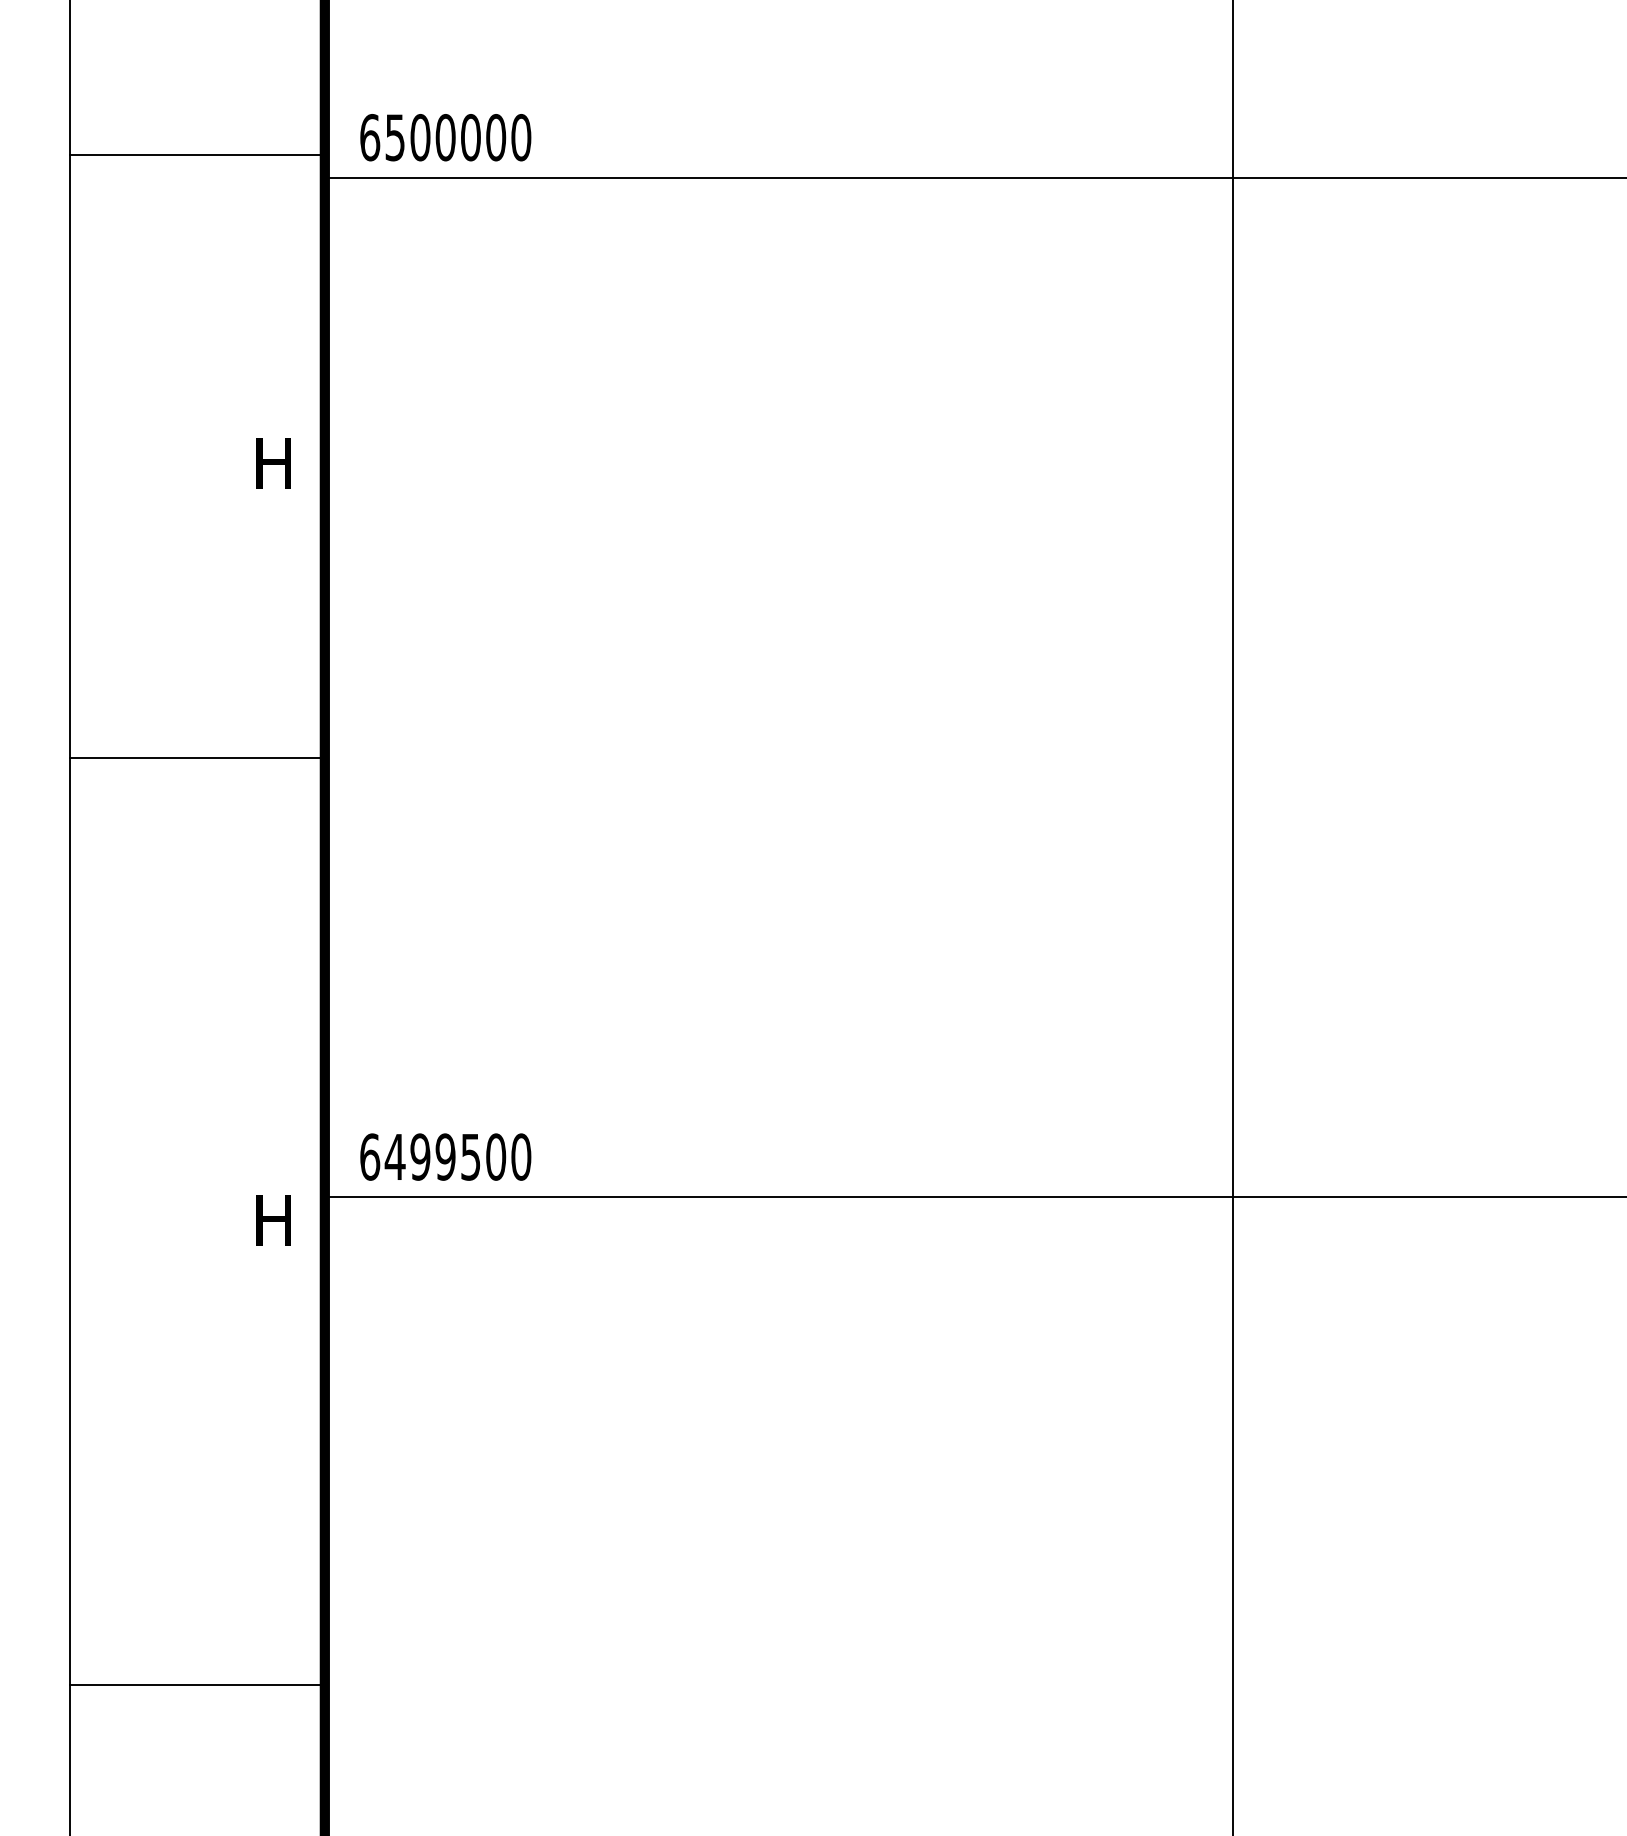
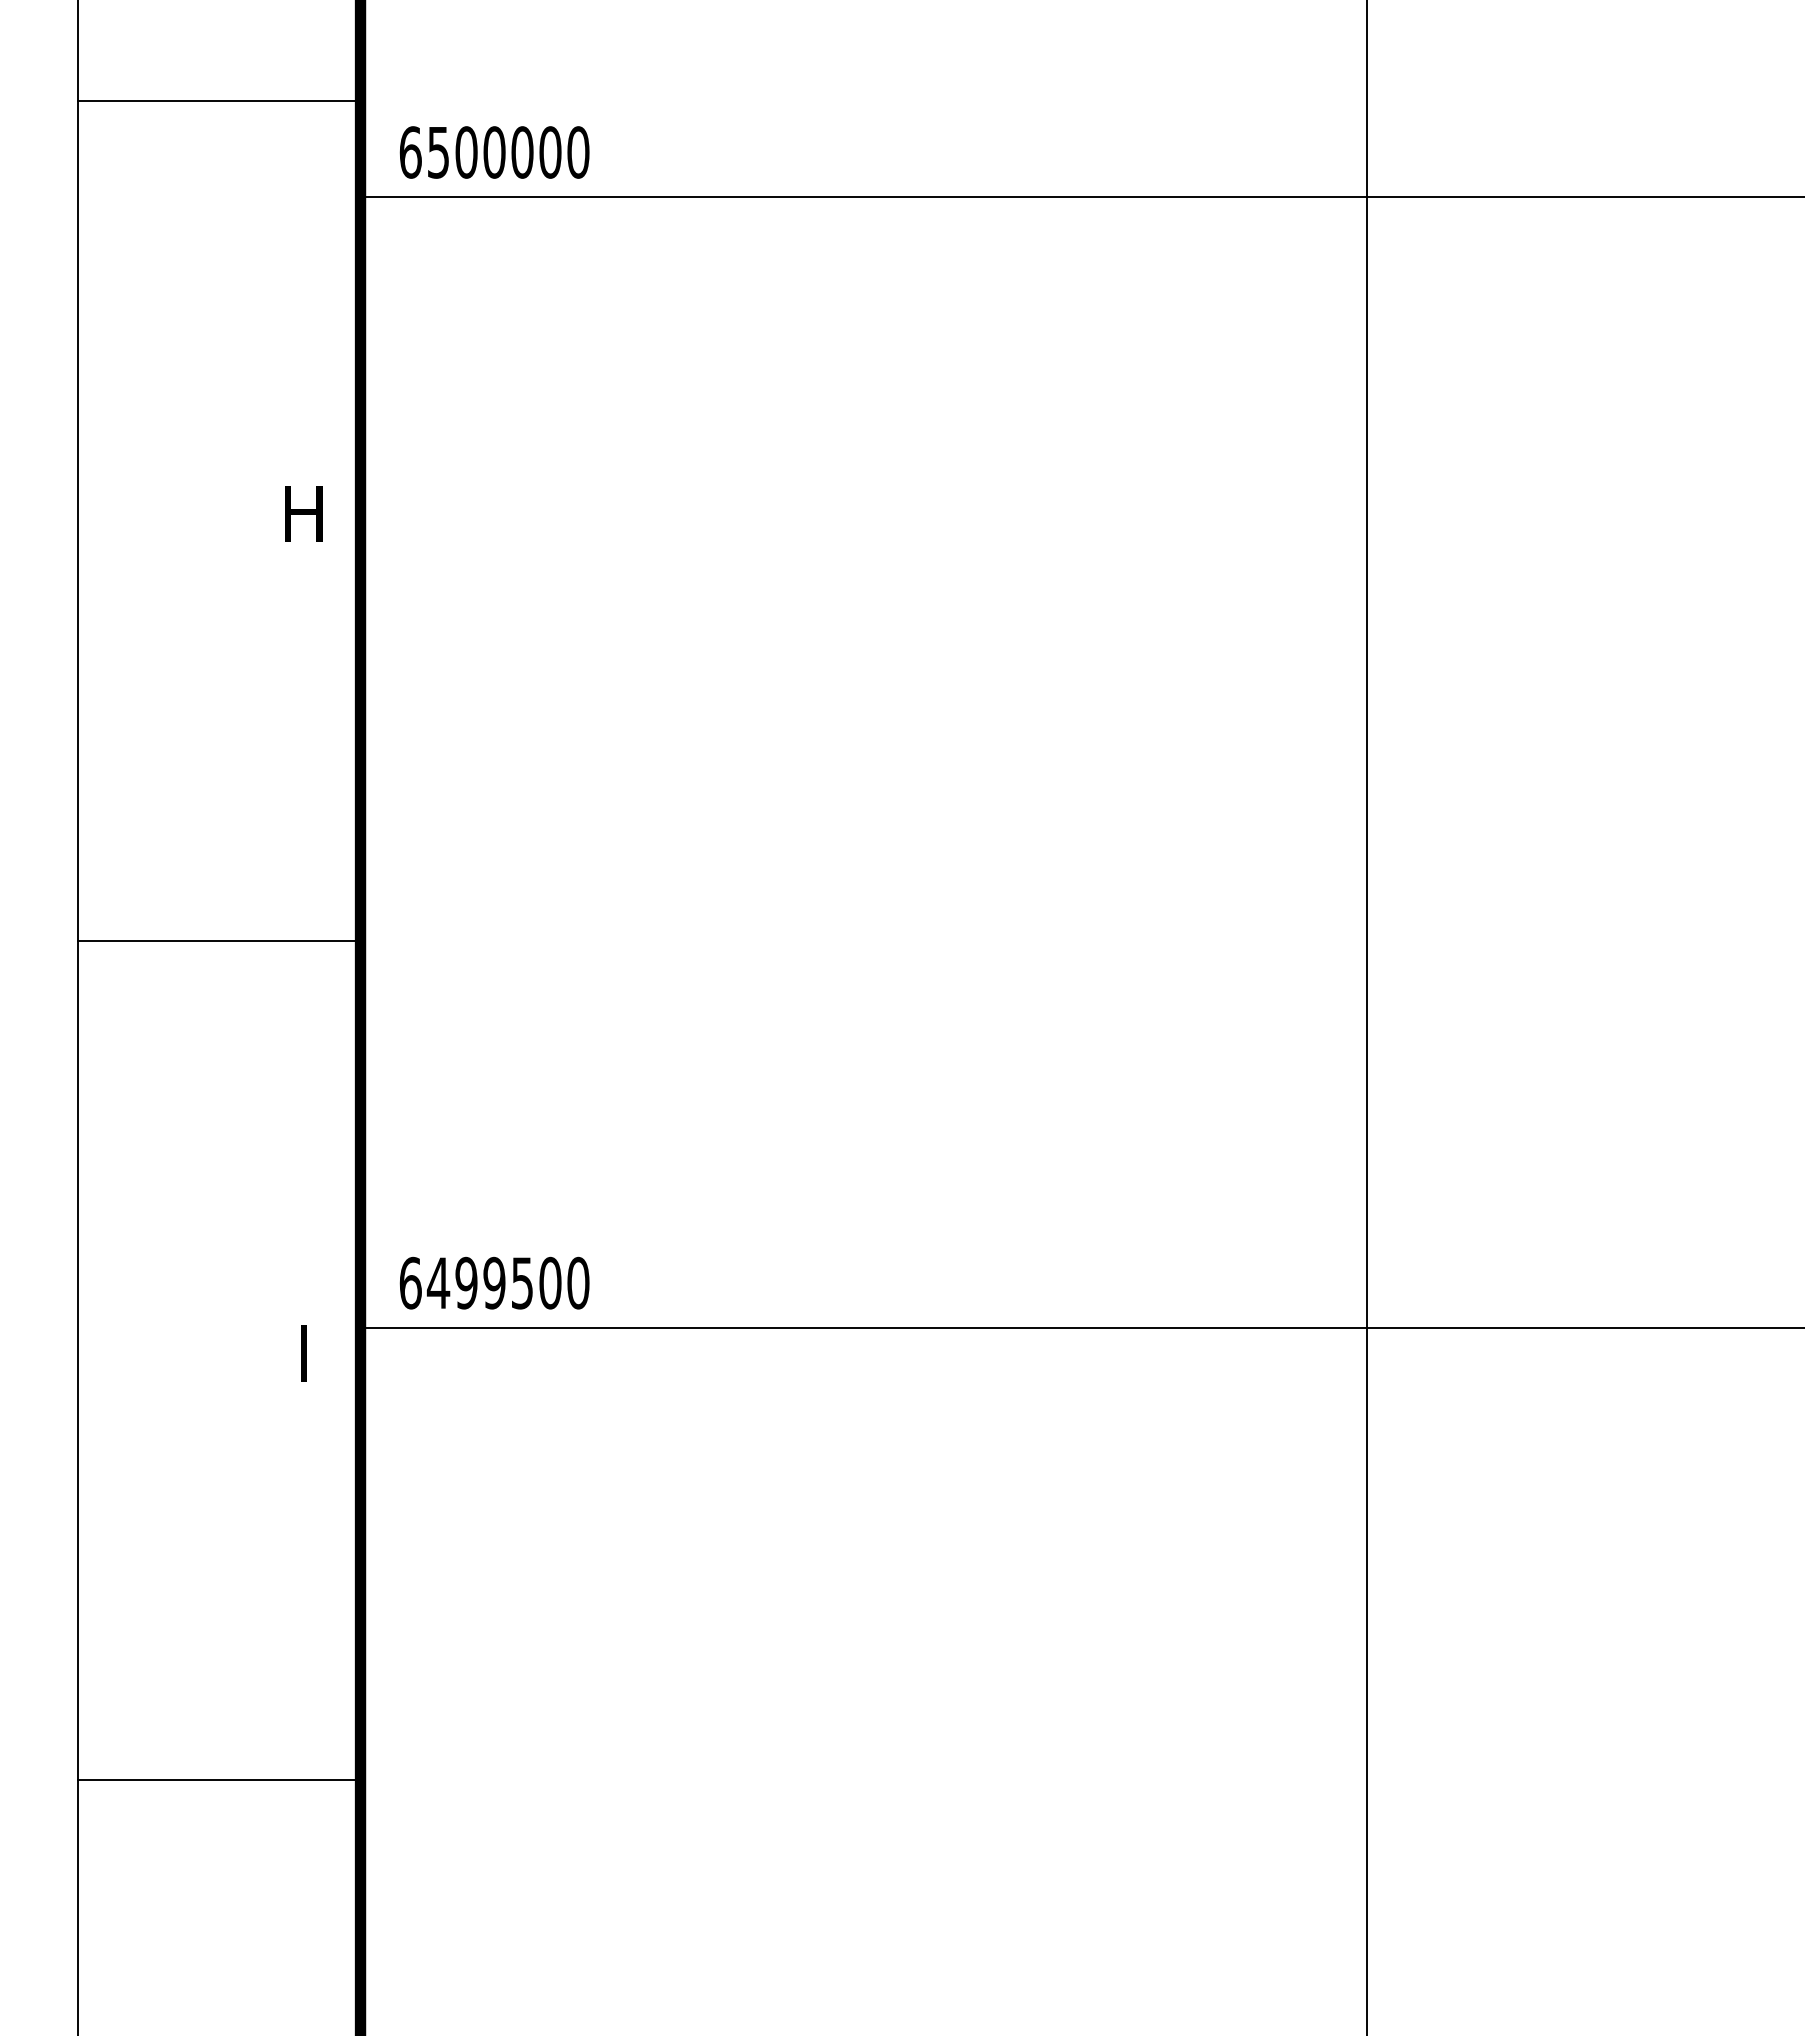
line: (196, 155) -> (218, 101), moved
line: (196, 757) -> (218, 940), moved
text: (273, 1220) -> (303, 1353), H -> I
line: (196, 1685) -> (218, 1780), moved

